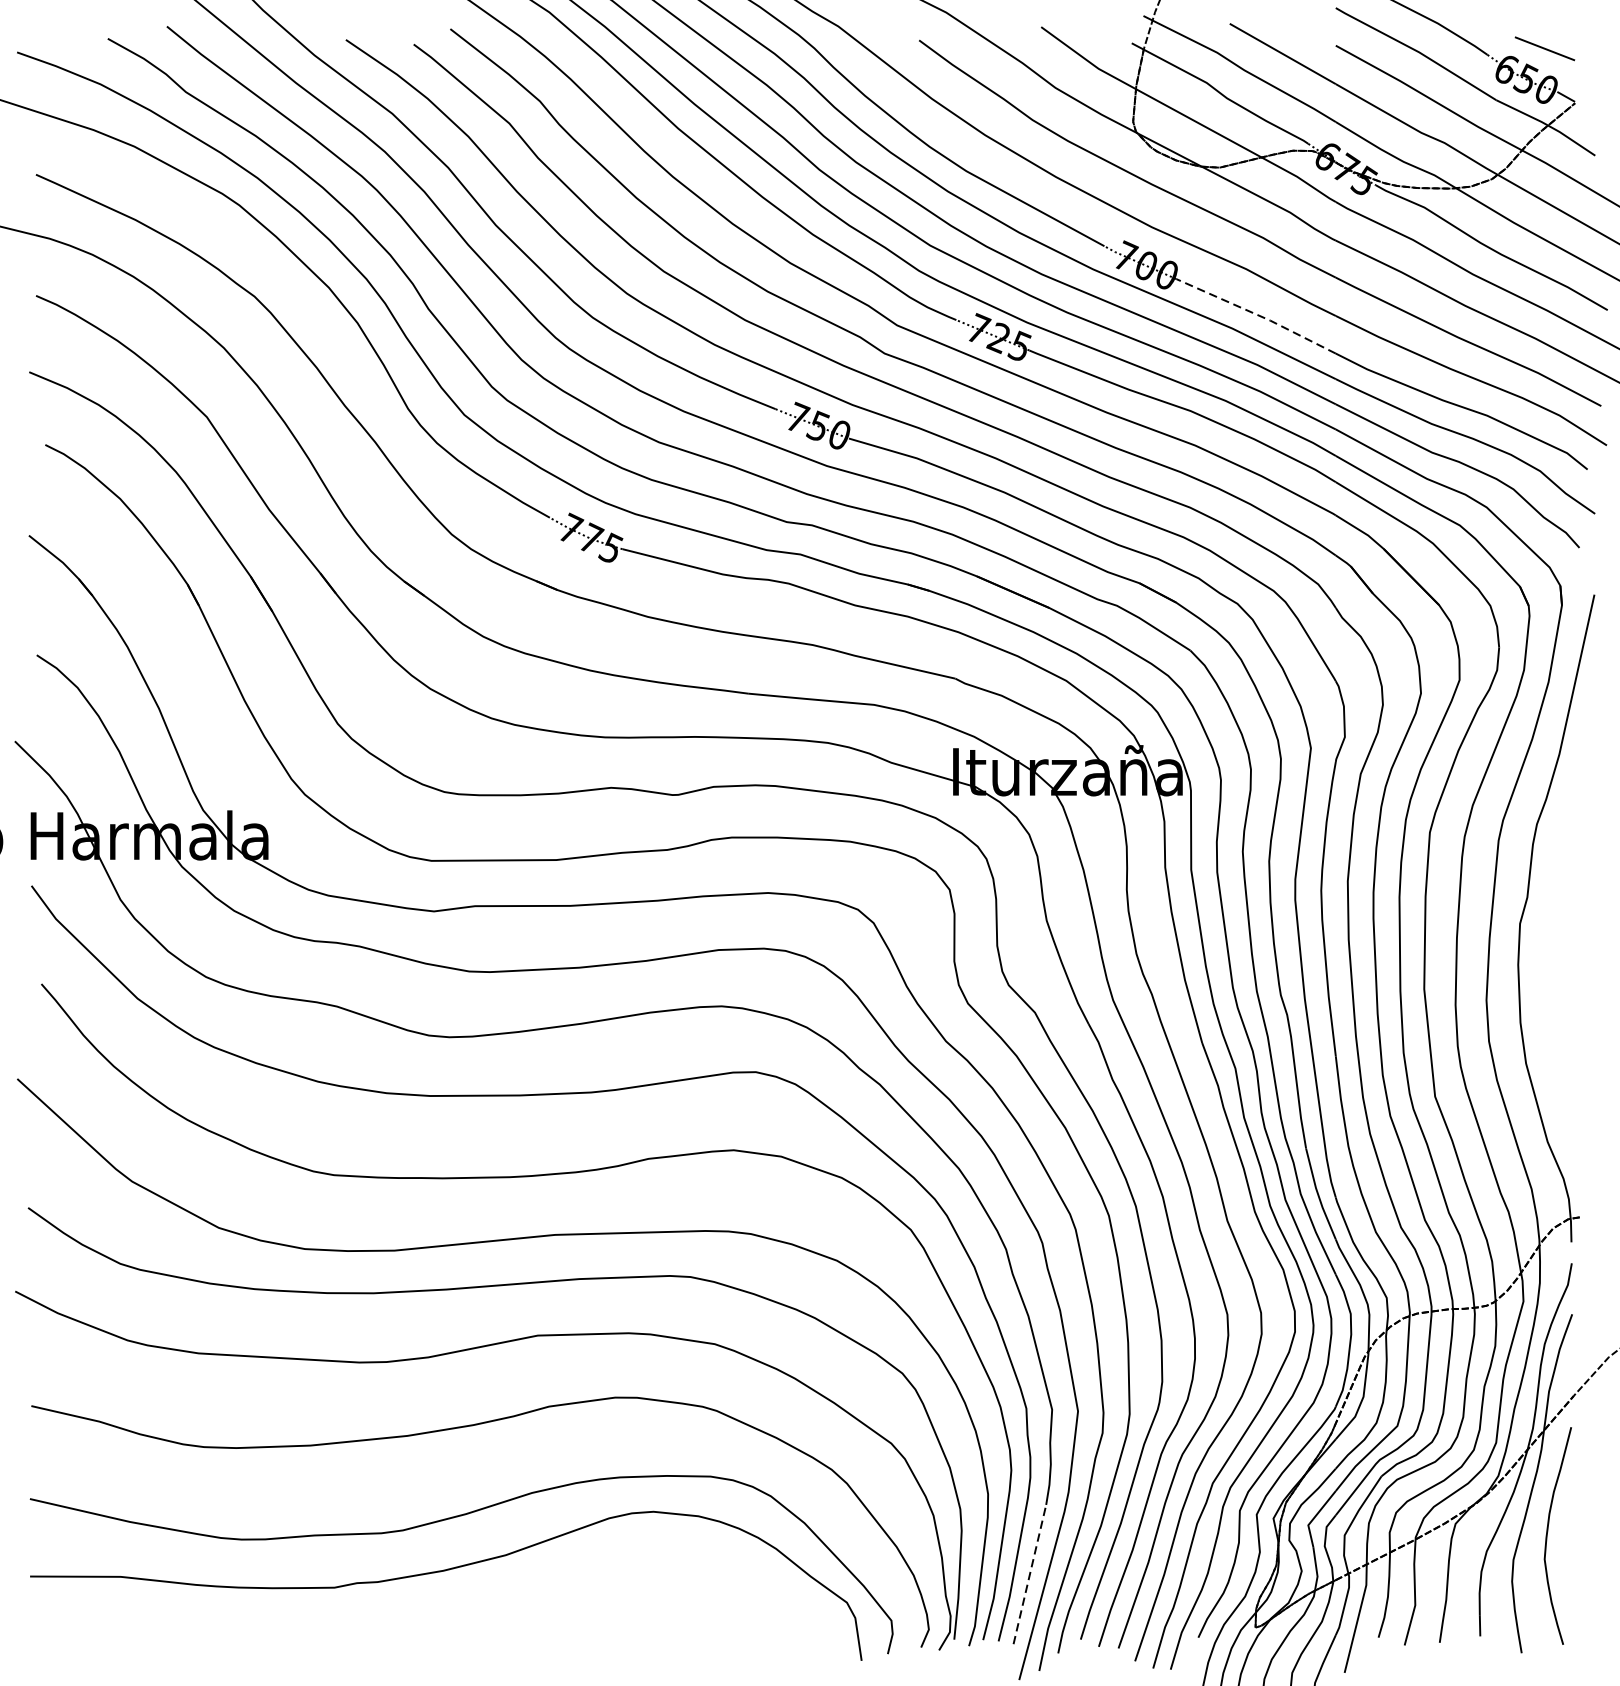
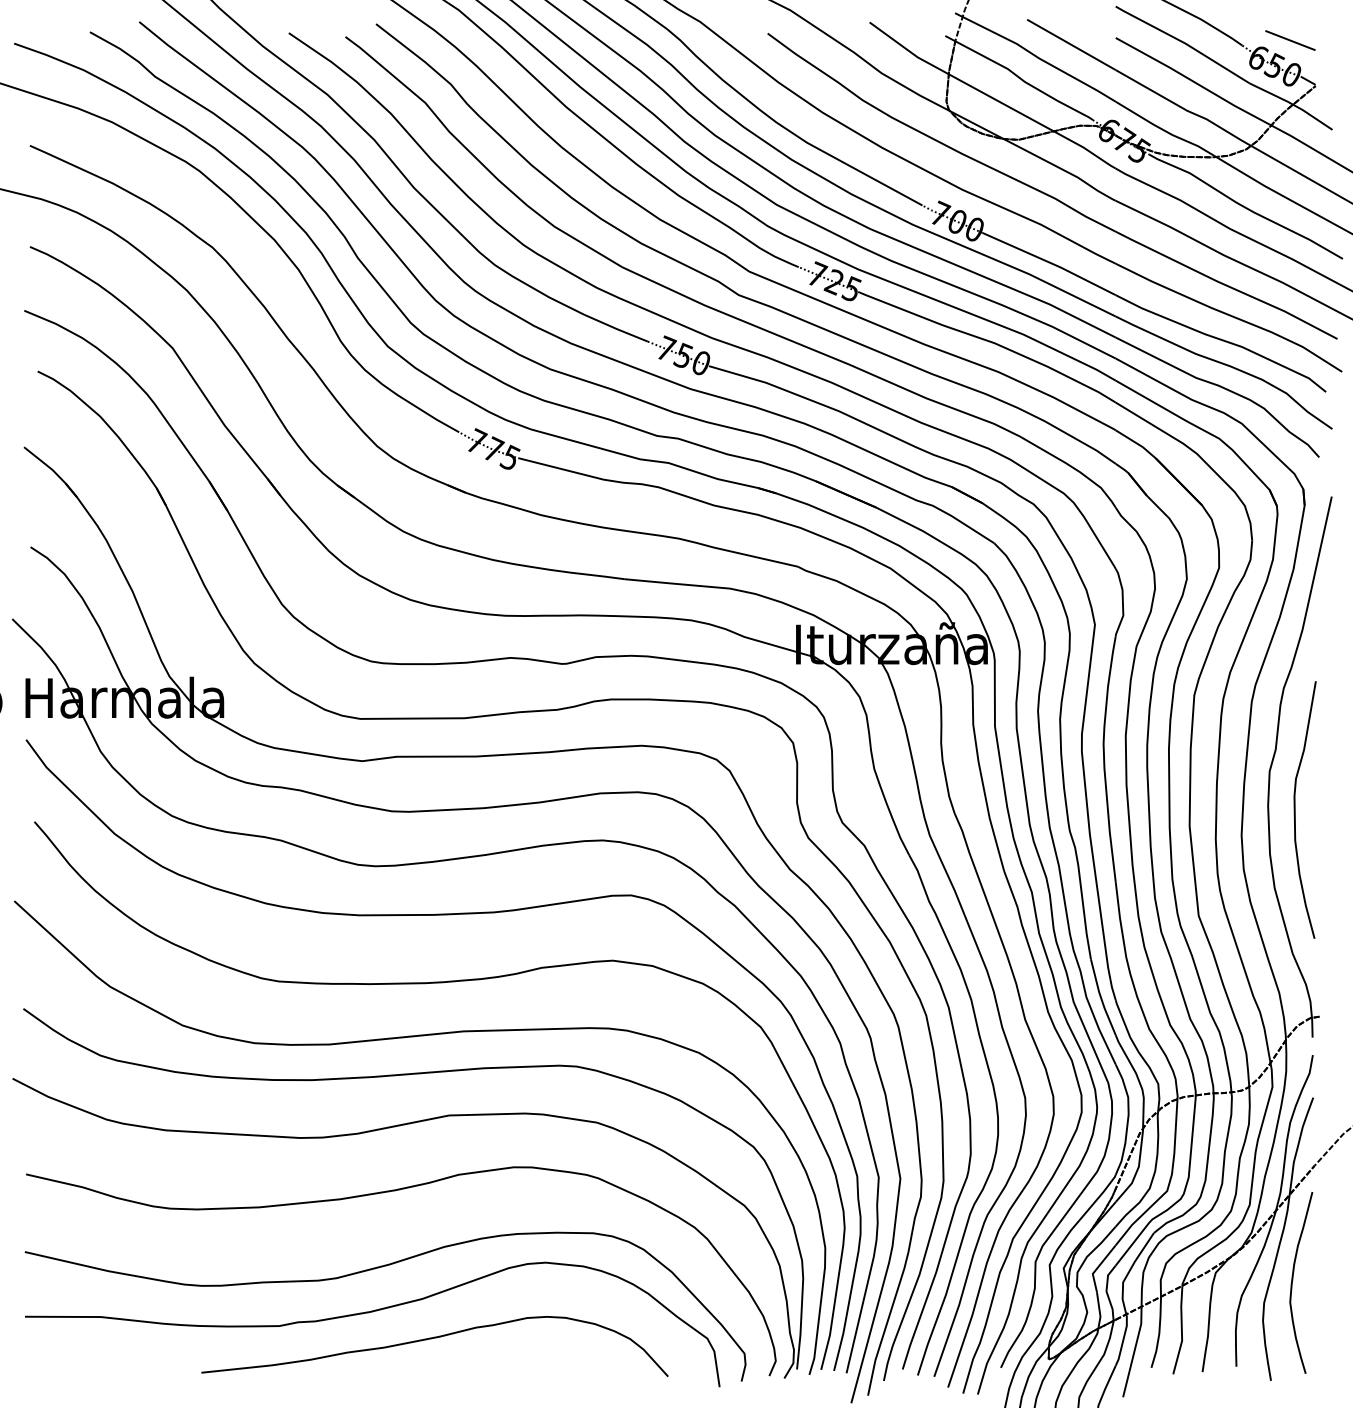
line: (1257, 314) -> (1050, 262), dashed -> solid
curve: (1551, 969) -> (1295, 809), added
line: (1030, 1575) -> (860, 1315), dashed -> solid
curve: (516, 1603) -> (431, 1339), added

